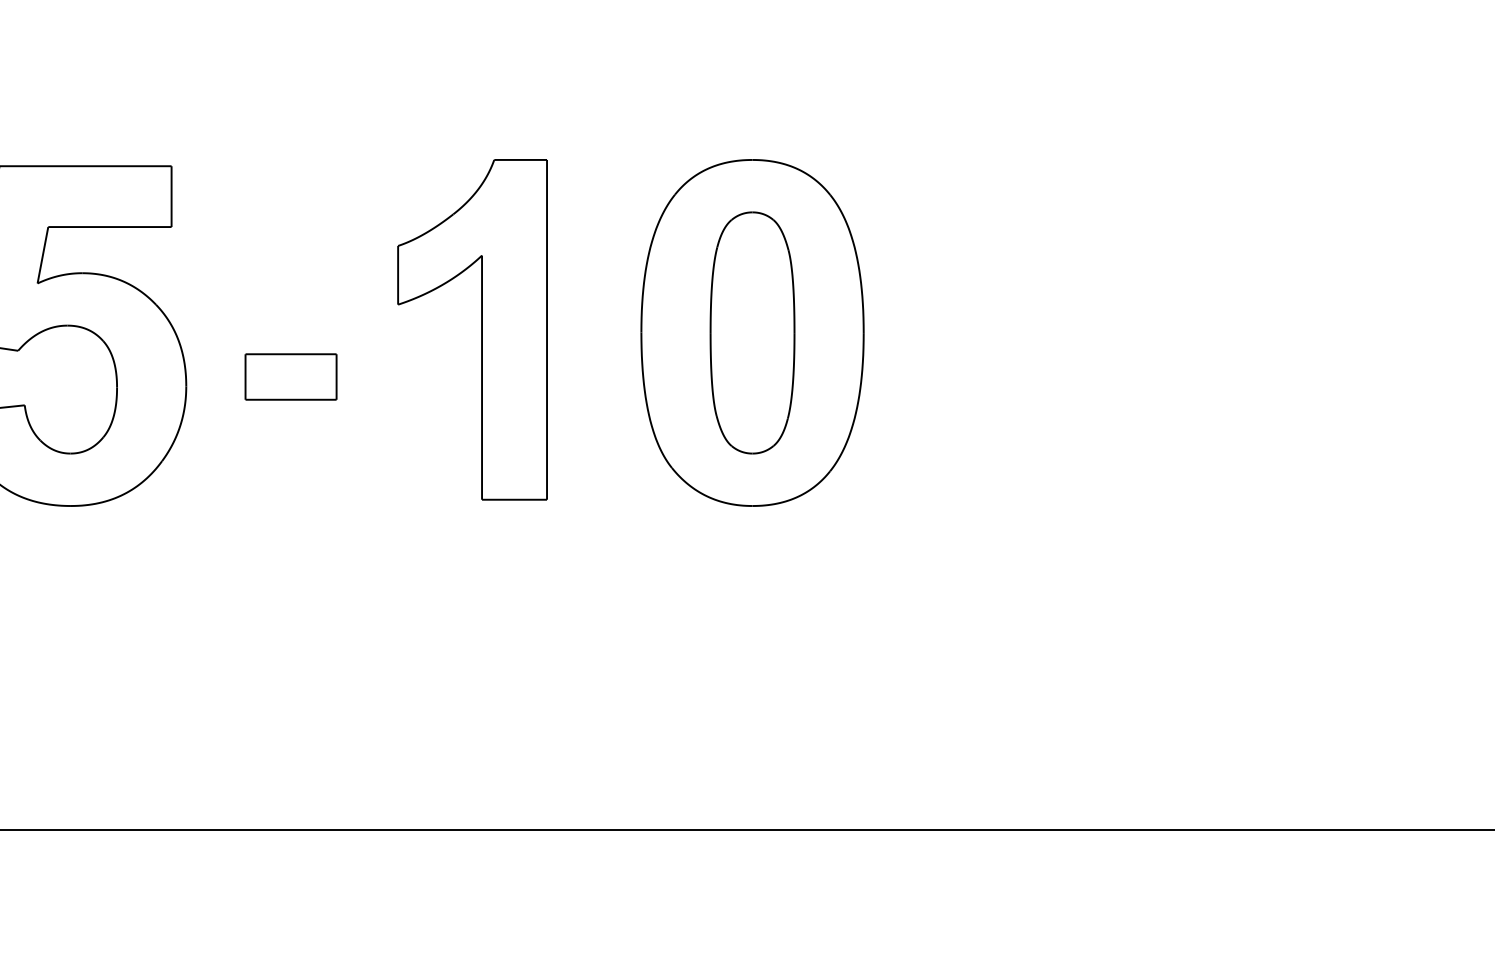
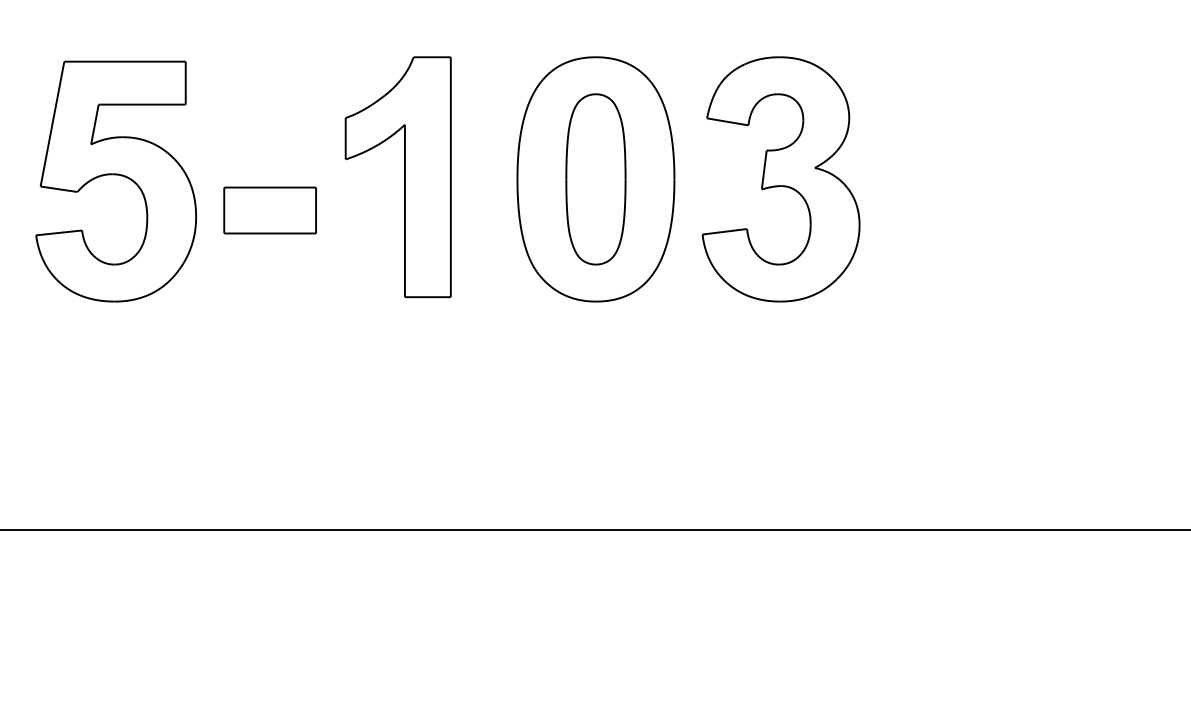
part: (1013, 333) -> (780, 179), added
part: (290, 376) -> (269, 210), size x1.43

